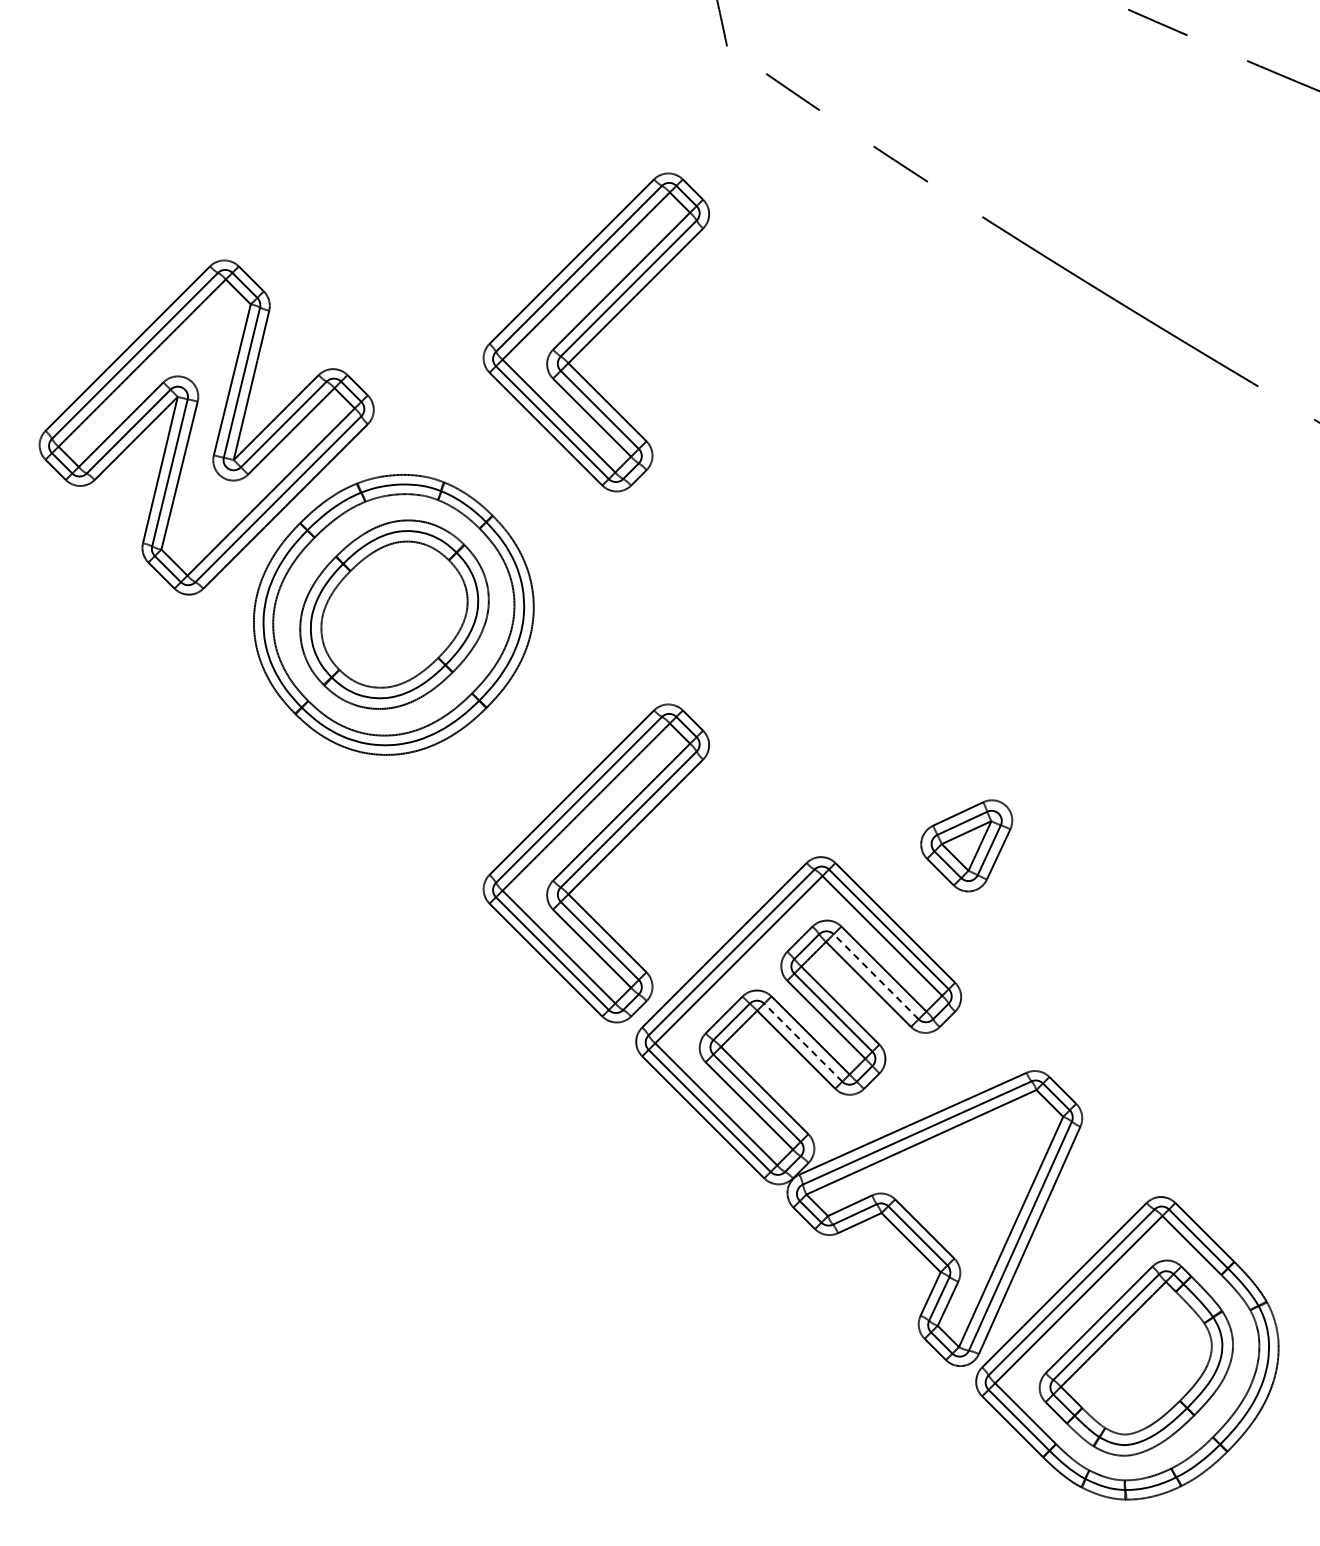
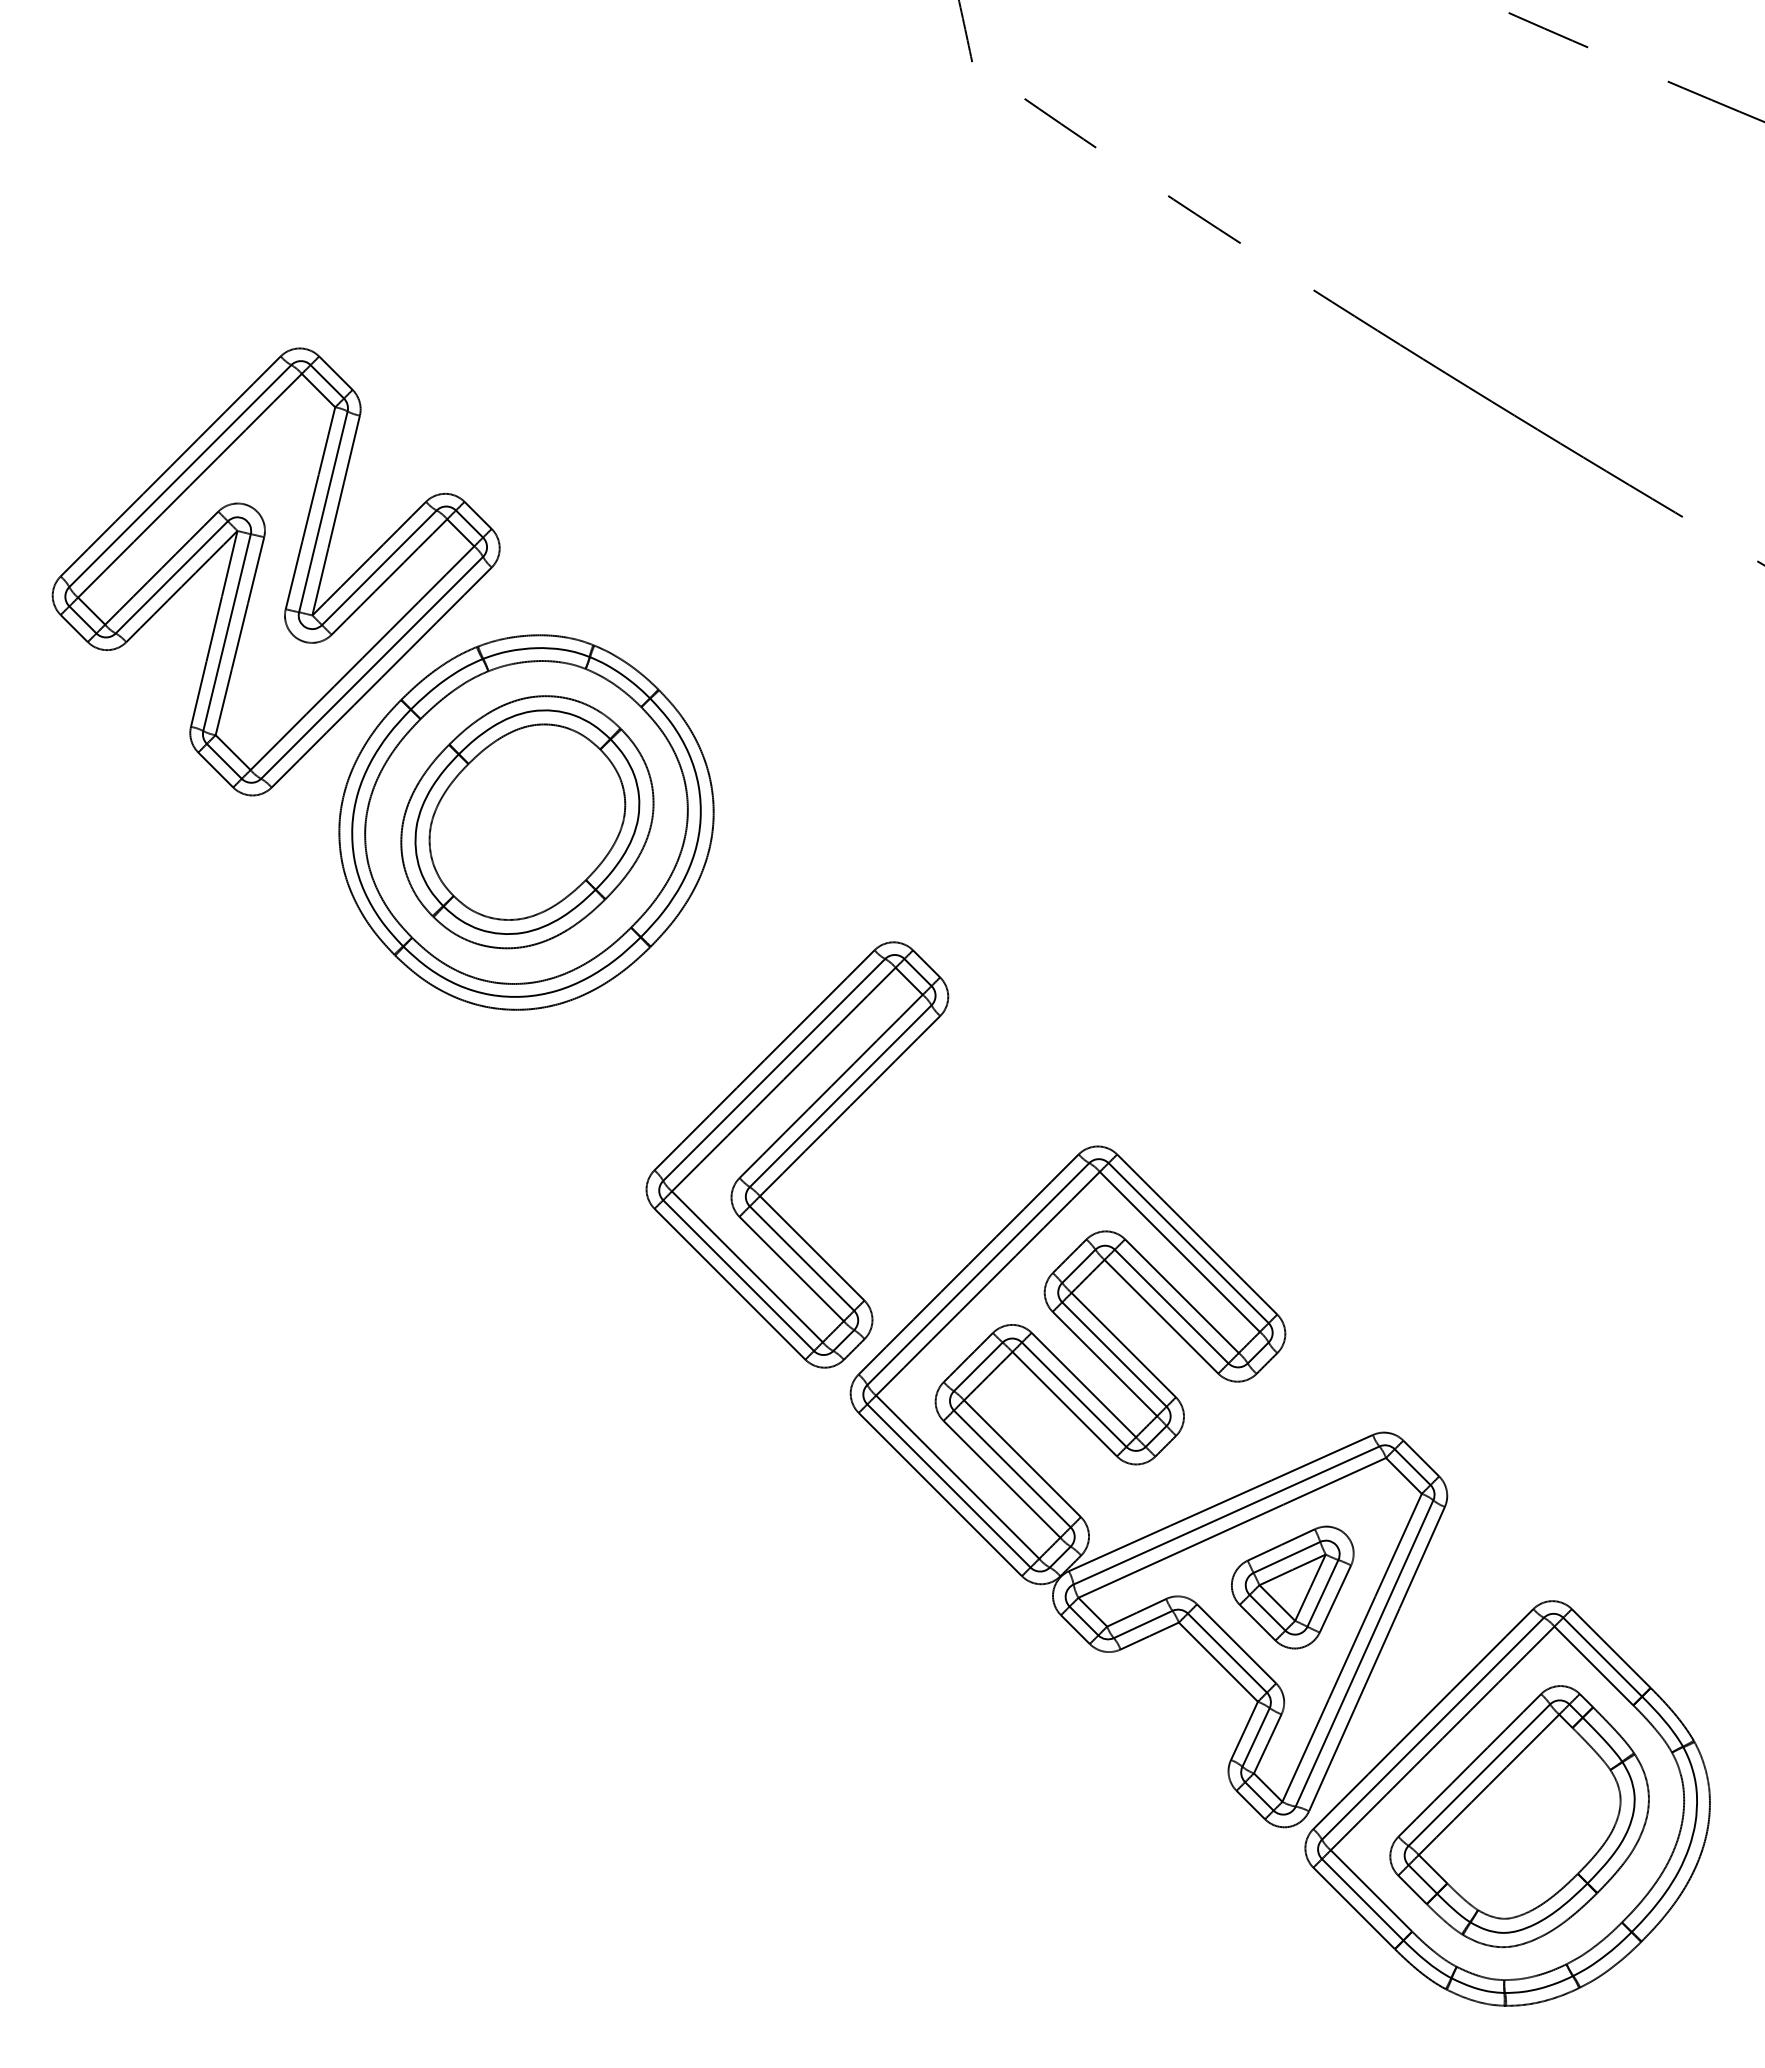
part: (595, 332) -> (796, 444), removed
part: (966, 845) -> (1292, 1587), moved
line: (875, 976) -> (1170, 1306), dashed -> solid
line: (802, 1042) -> (1073, 1394), dashed -> solid

